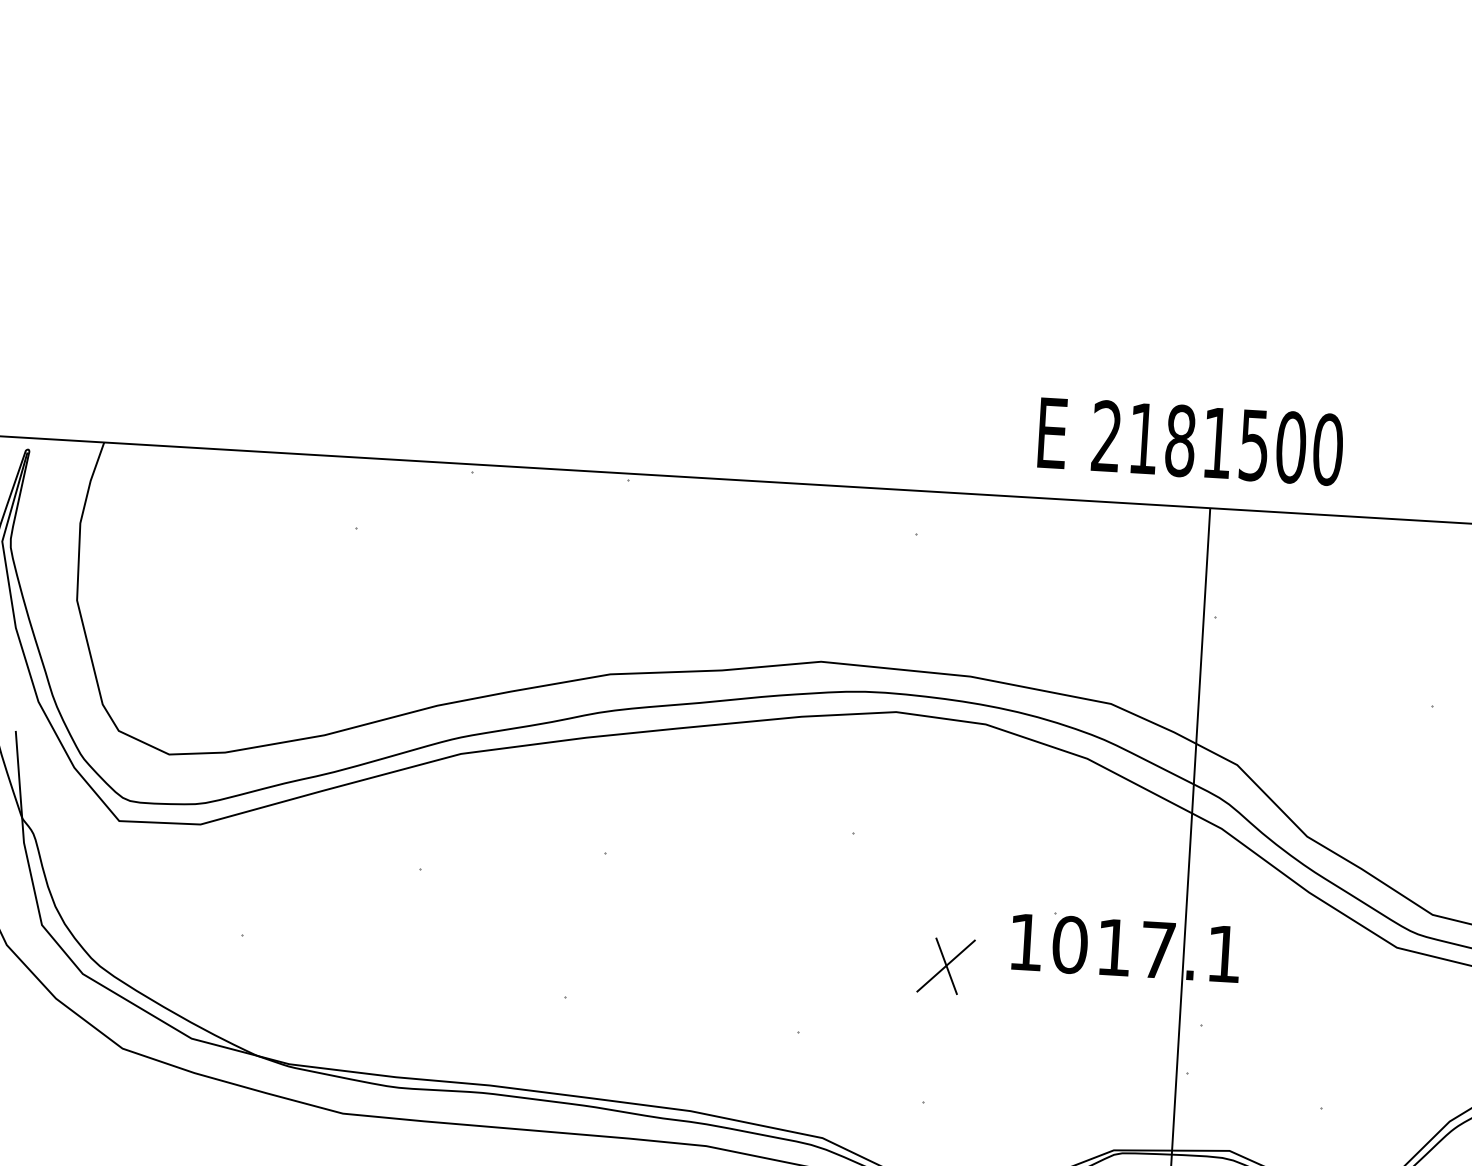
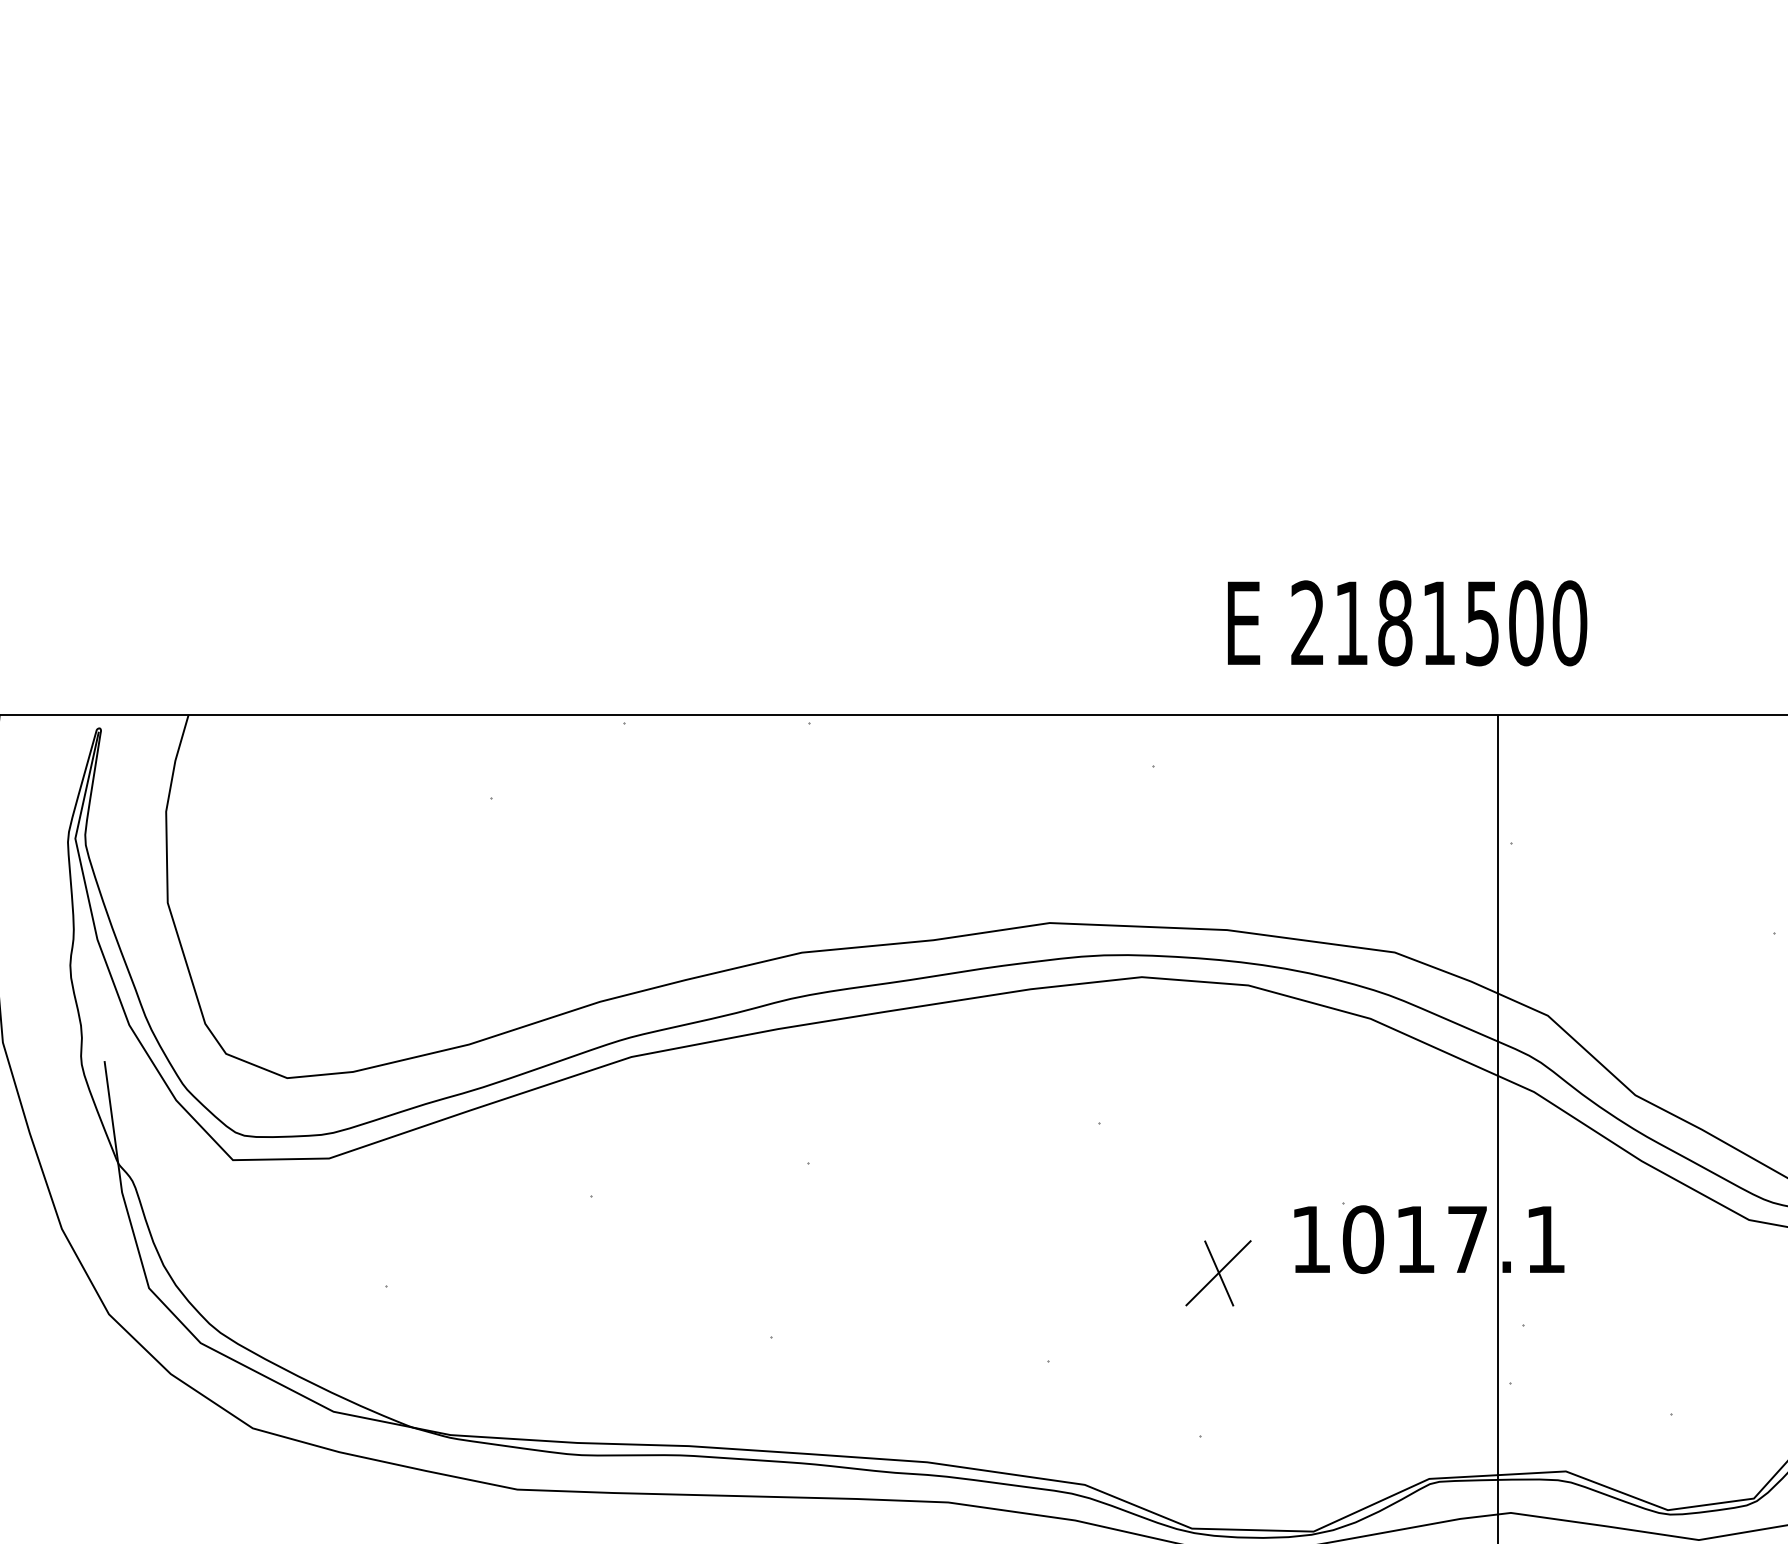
text: (1190, 441) -> (1407, 623), moved

